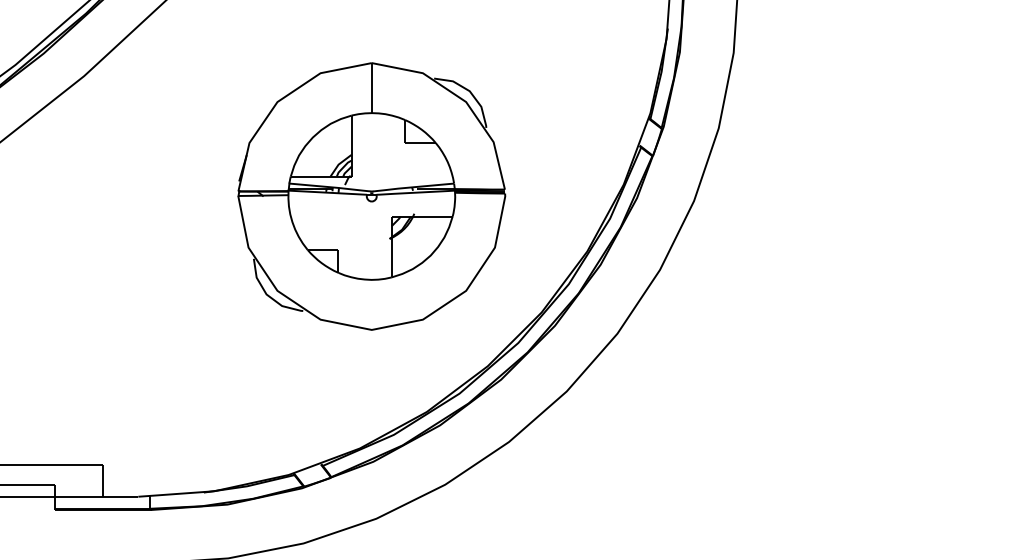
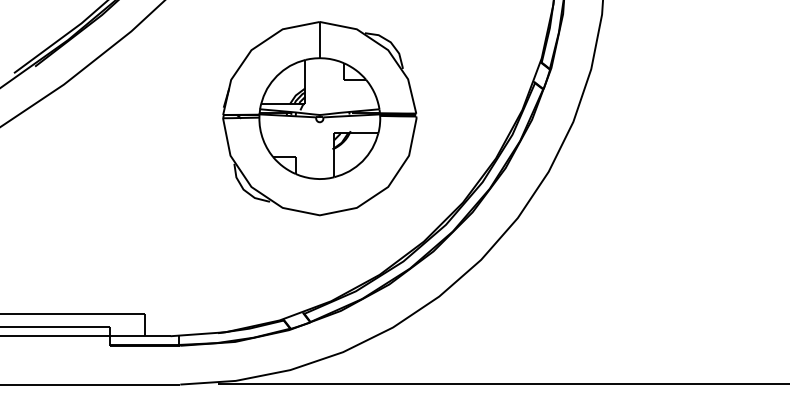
part: (371, 196) -> (319, 118), moved

